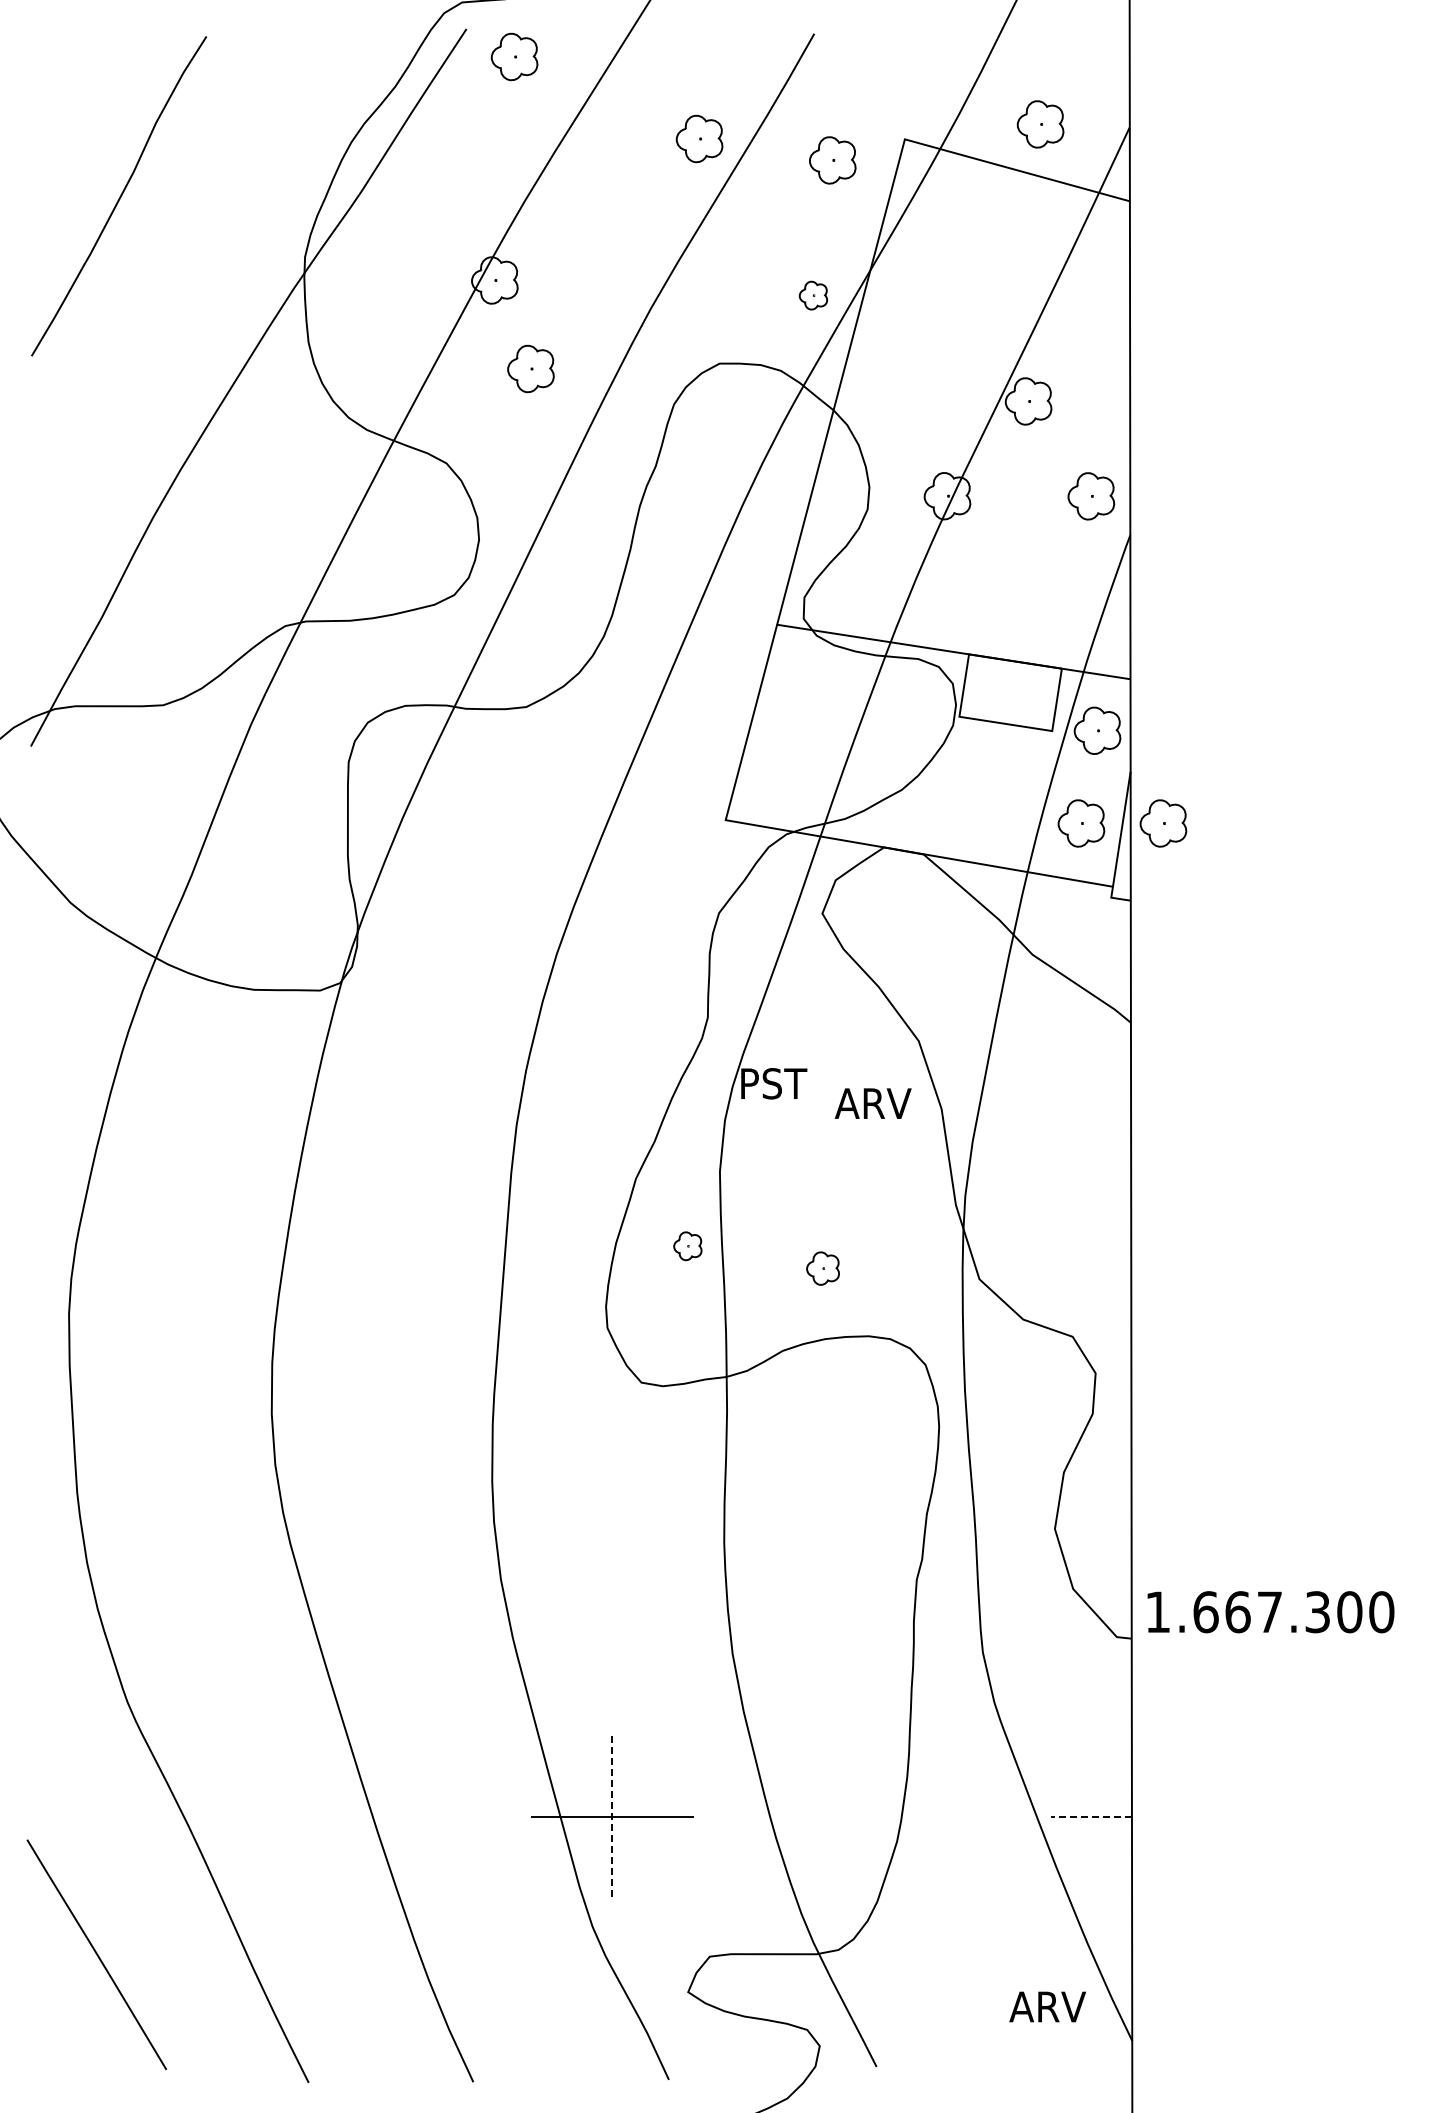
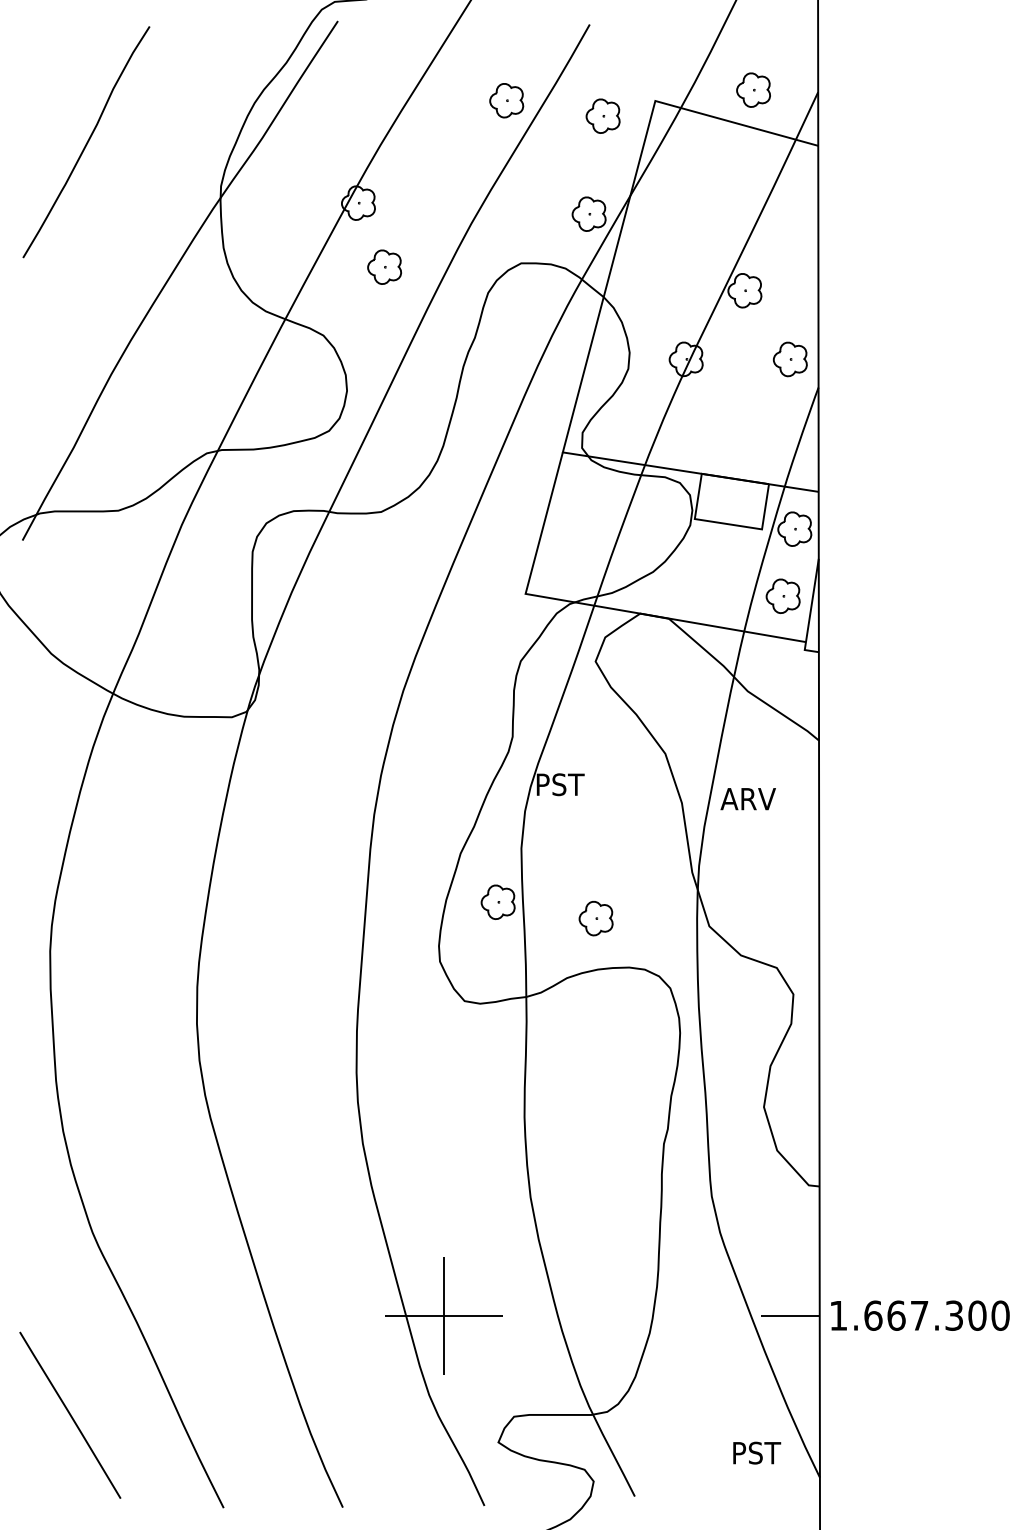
part: (514, 56) -> (372, 41), removed
part: (813, 295) -> (589, 214), size x1.67
part: (1163, 823) -> (842, 596), removed
text: (872, 1103) -> (747, 799), moved
part: (687, 1246) -> (497, 902), size x1.67
part: (822, 1268) -> (595, 918), size x1.43
text: (1270, 1612) -> (920, 1315), moved
line: (612, 1817) -> (443, 1315), dashed -> solid
line: (1091, 1817) -> (790, 1315), dashed -> solid
text: (1047, 2006) -> (758, 1452), ARV -> PST

